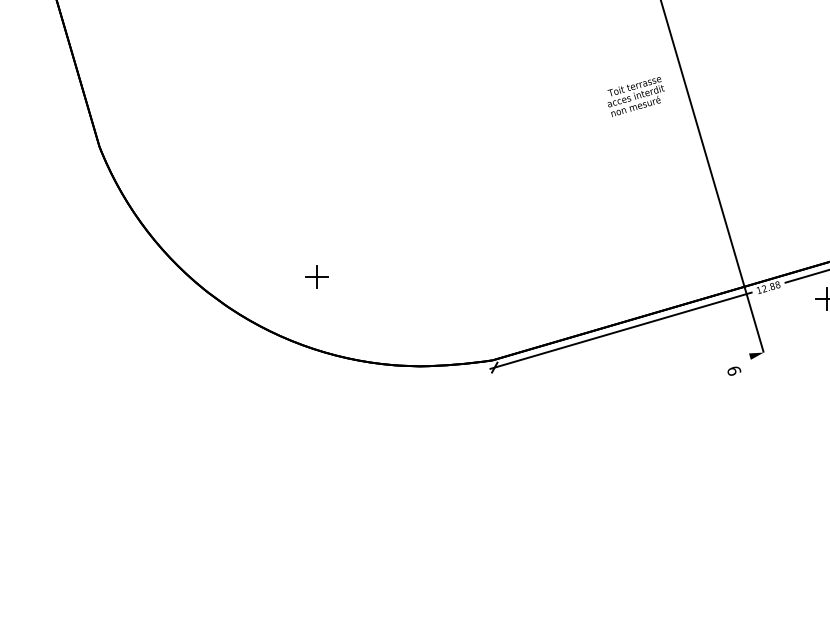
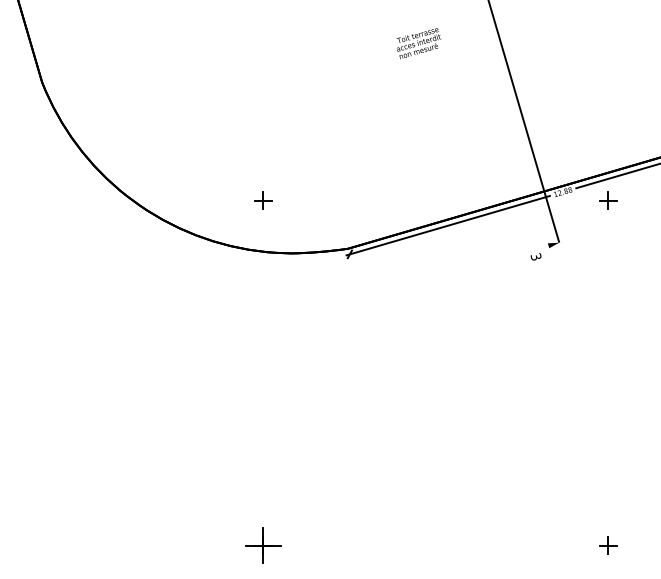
text: (635, 96) -> (418, 43), moved
part: (317, 276) -> (263, 200), moved
text: (733, 370) -> (535, 256), 6 -> 3

